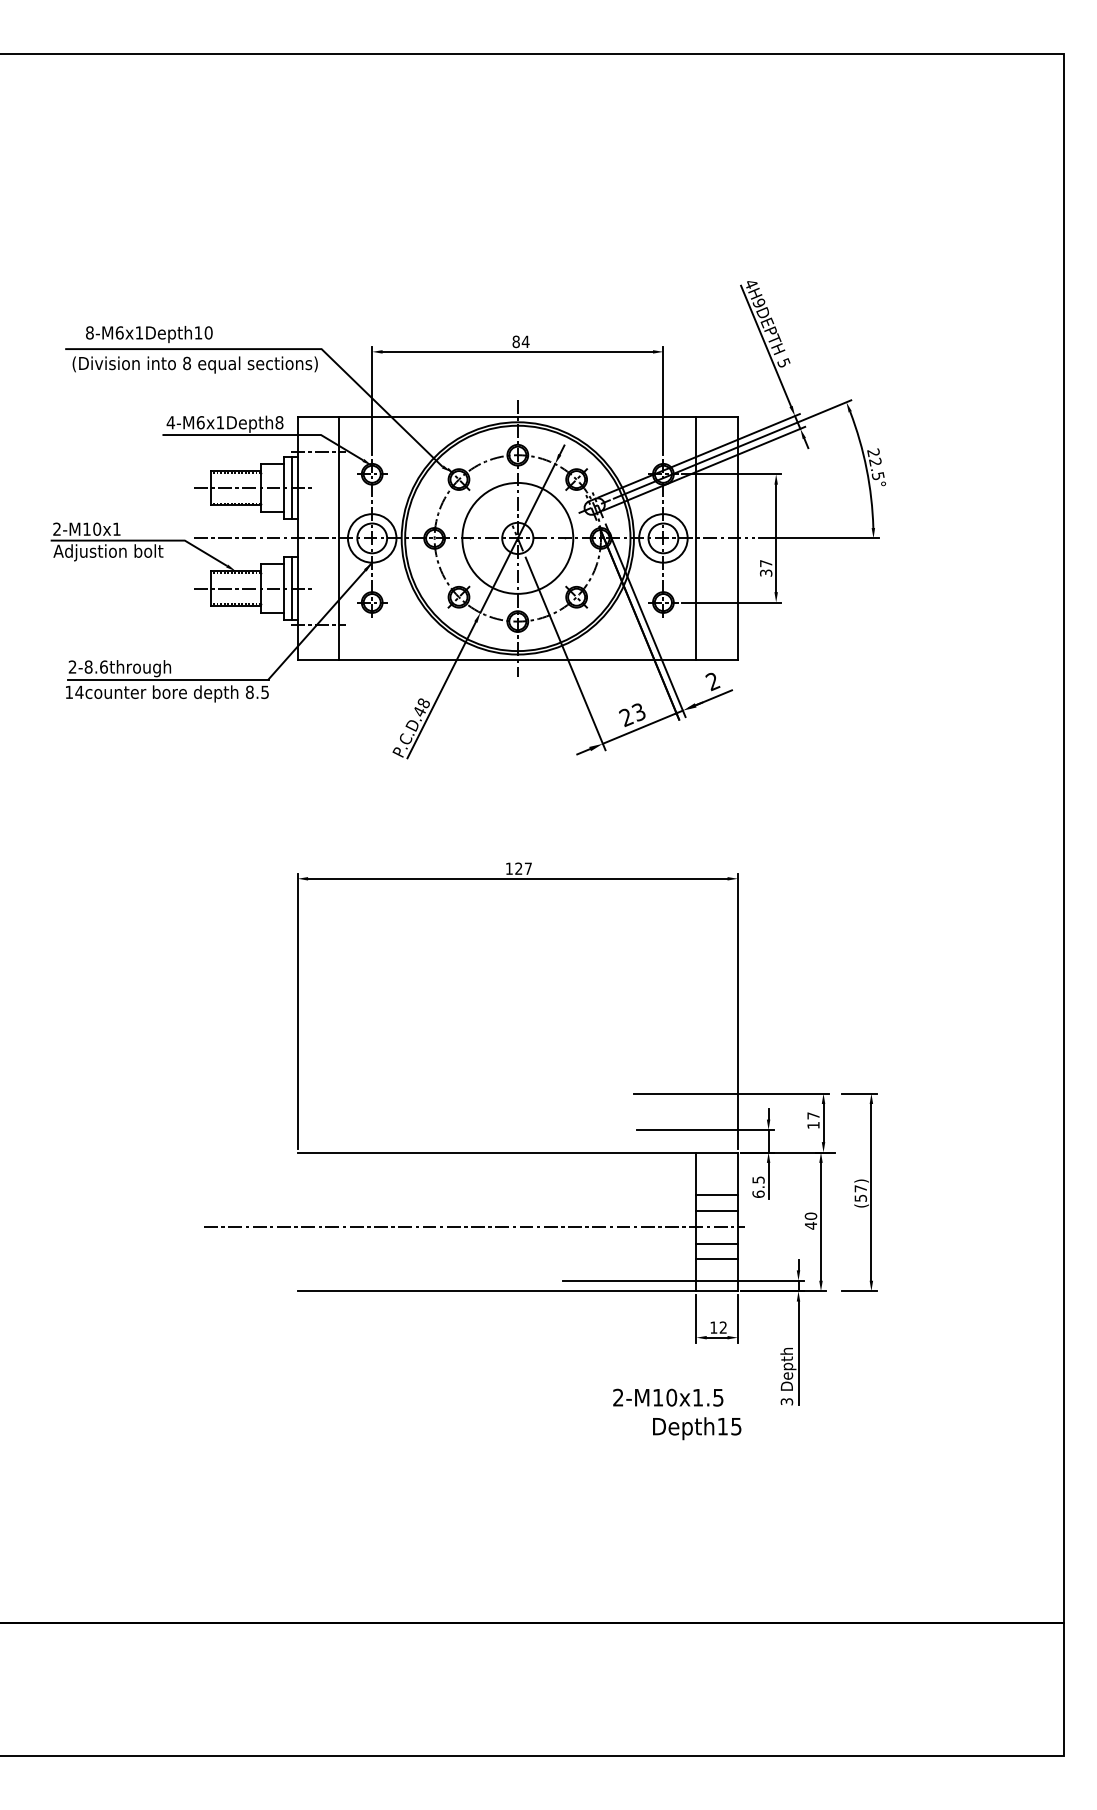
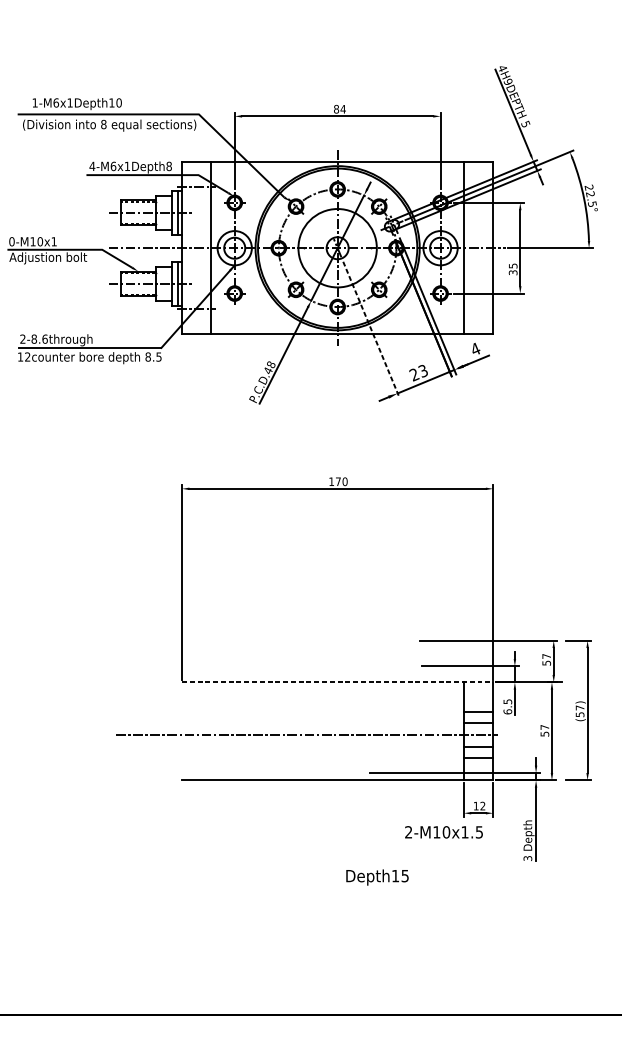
text: (89, 332) -> (34, 102), 8-M6x1Depth10 -> 1-M6x1Depth10
text: (57, 528) -> (12, 241), 2-M10x1 -> 0-M10x1
text: (766, 563) -> (513, 265), 37 -> 35
line: (565, 654) -> (371, 330), solid -> dashed
text: (712, 681) -> (475, 349), 2 -> 4
text: (79, 691) -> (27, 356), 14counter -> 12counter
text: (523, 868) -> (341, 481), 127 -> 170
text: (813, 1125) -> (546, 663), 17 -> 57
line: (518, 1152) -> (338, 682), solid -> dashed
text: (810, 1220) -> (544, 730), 40 -> 57
text: (668, 1397) -> (444, 832), moved
text: (697, 1428) -> (377, 877), moved

